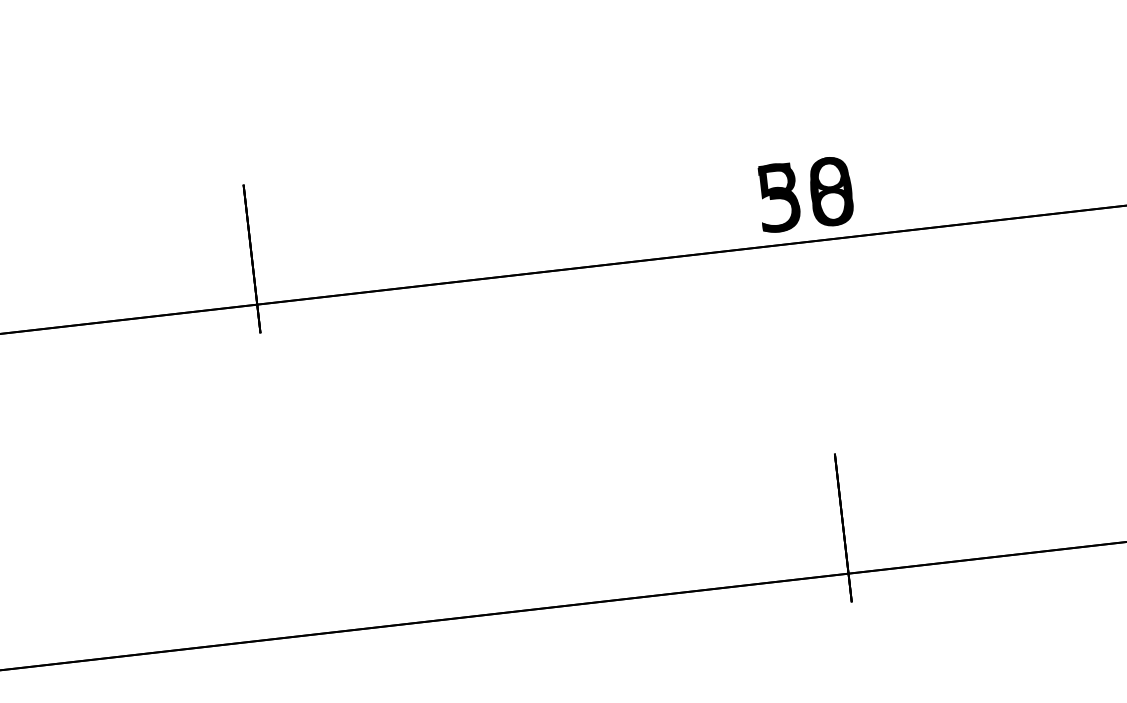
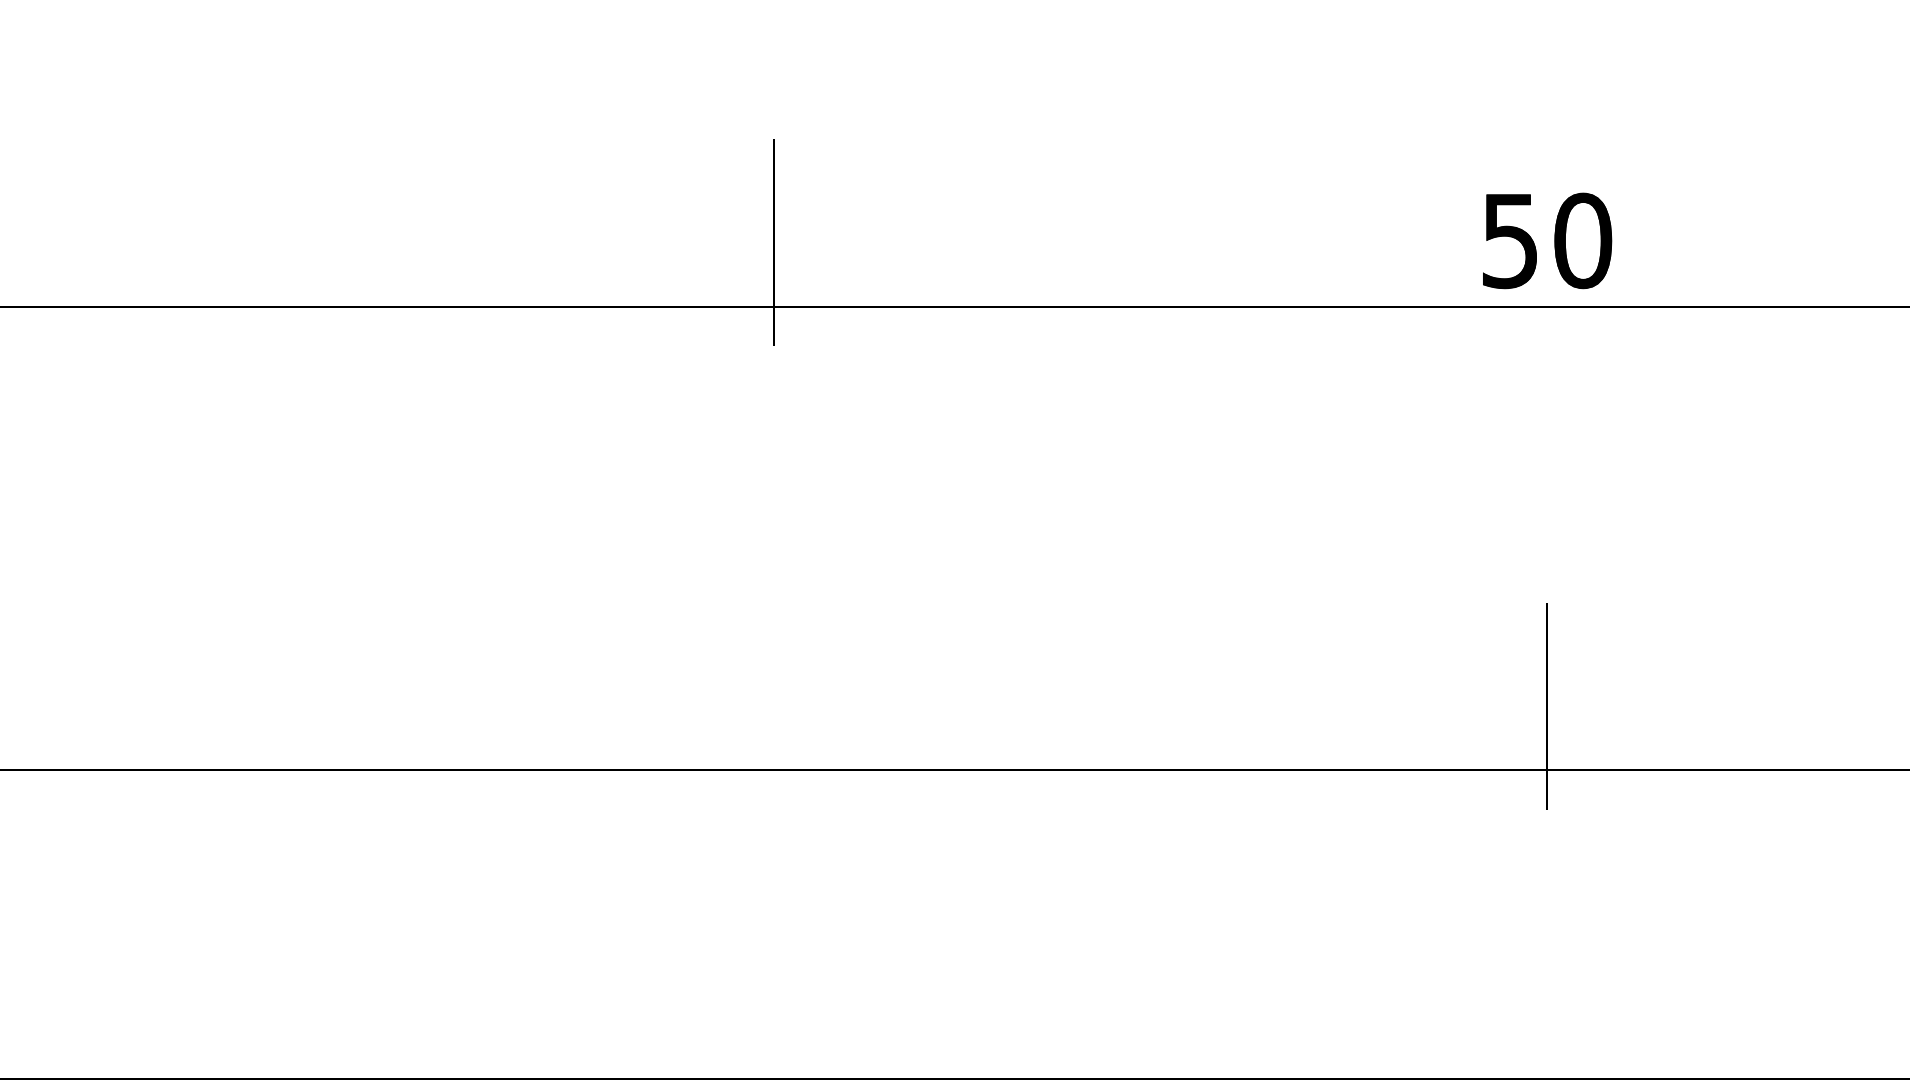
text: (805, 194) -> (1547, 240), 38 -> 50

